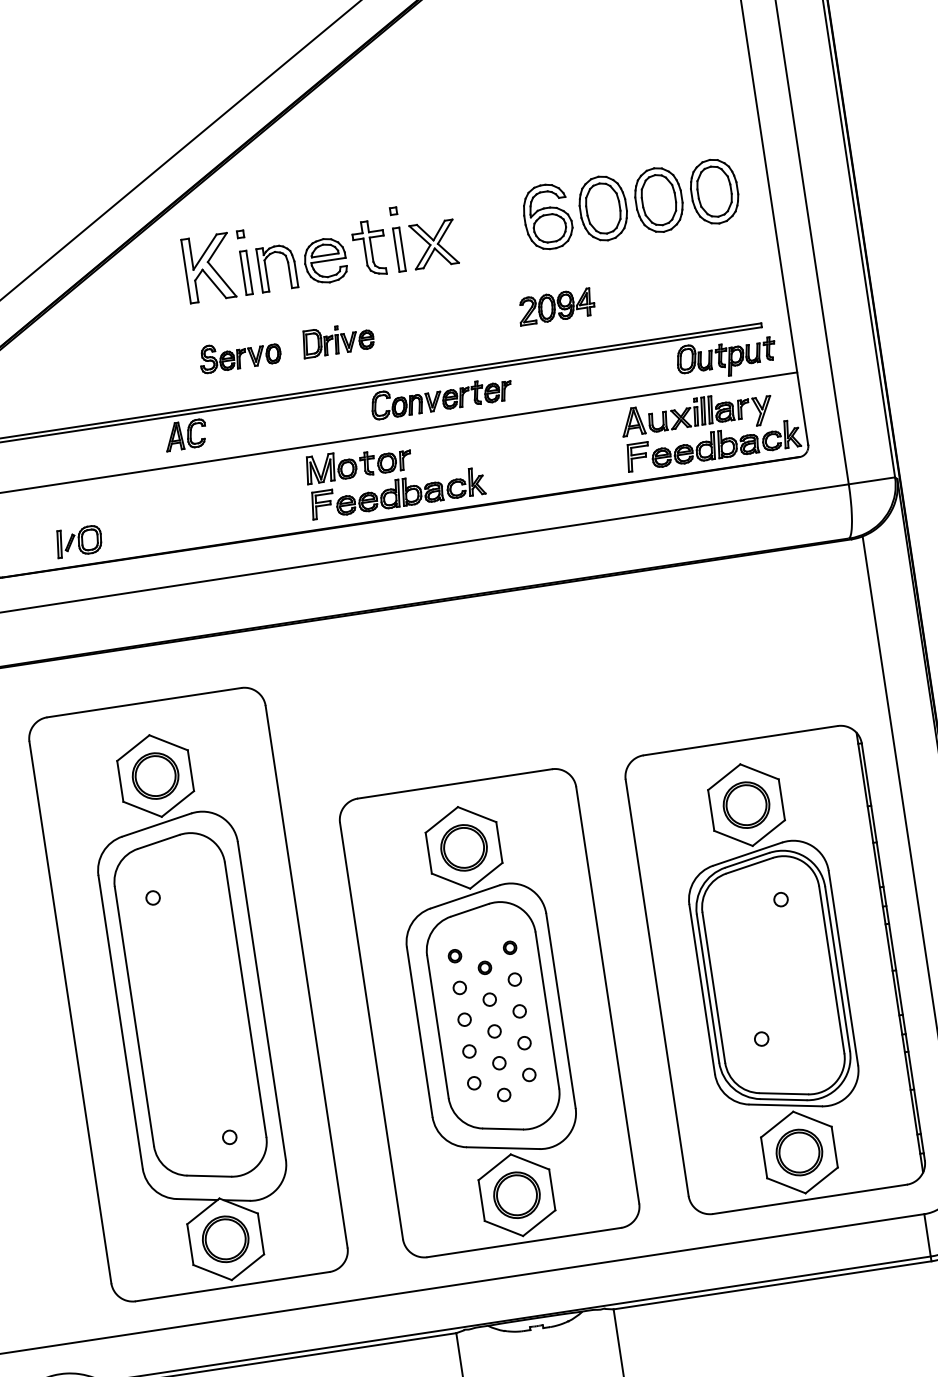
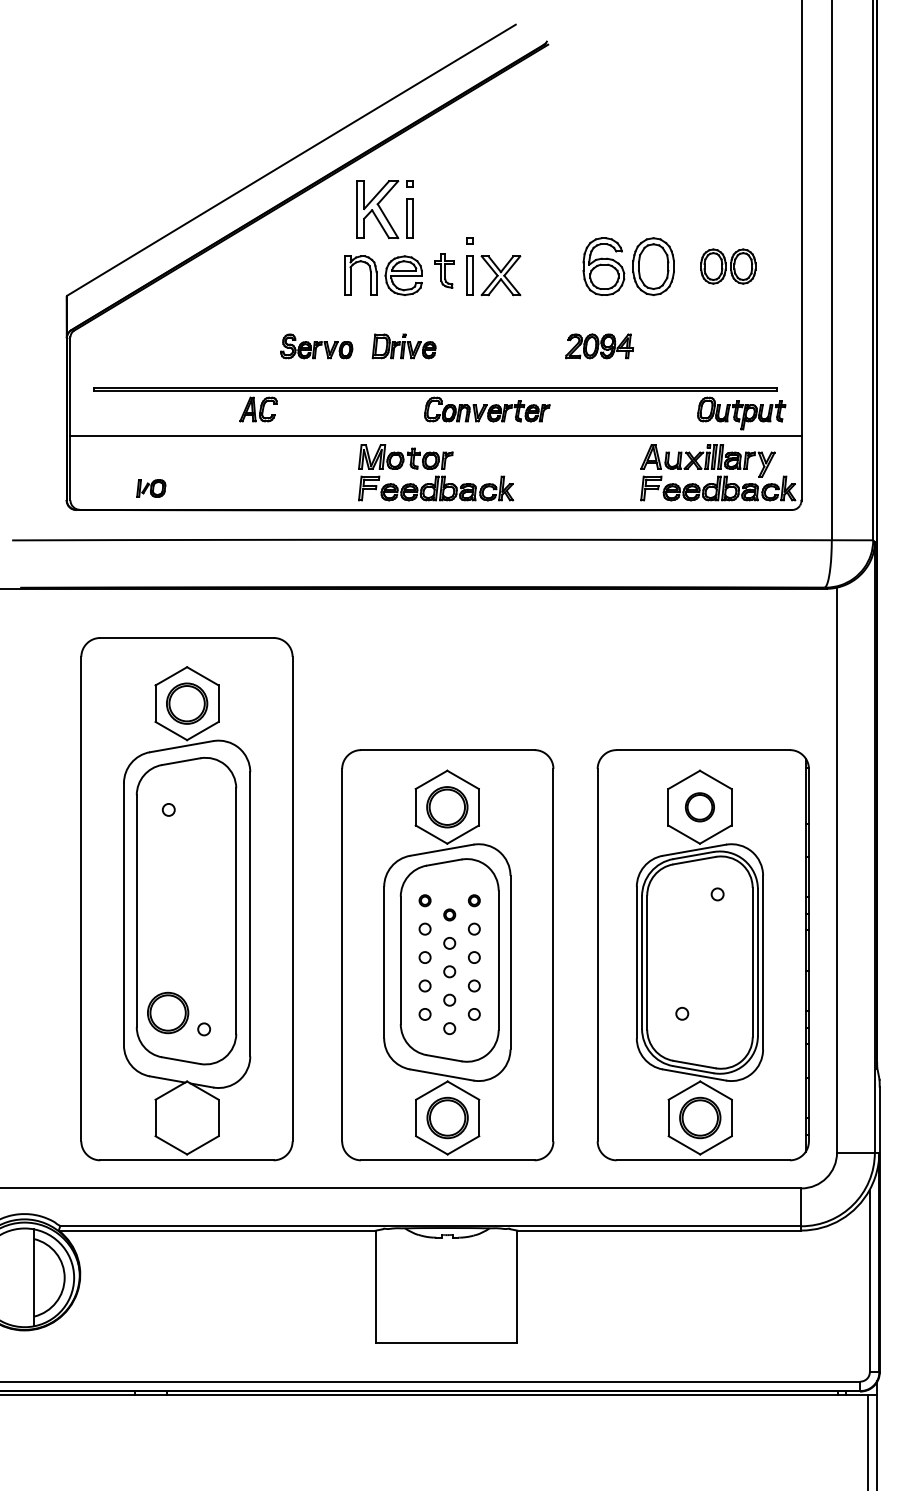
part: (687, 195) -> (728, 266), size x0.6
part: (370, 248) -> (444, 270), size x0.7
part: (216, 266) -> (384, 209), moved
part: (79, 541) -> (151, 488), size x0.7
part: (746, 805) -> (699, 807), size x0.7
part: (226, 1238) -> (168, 1012), moved

